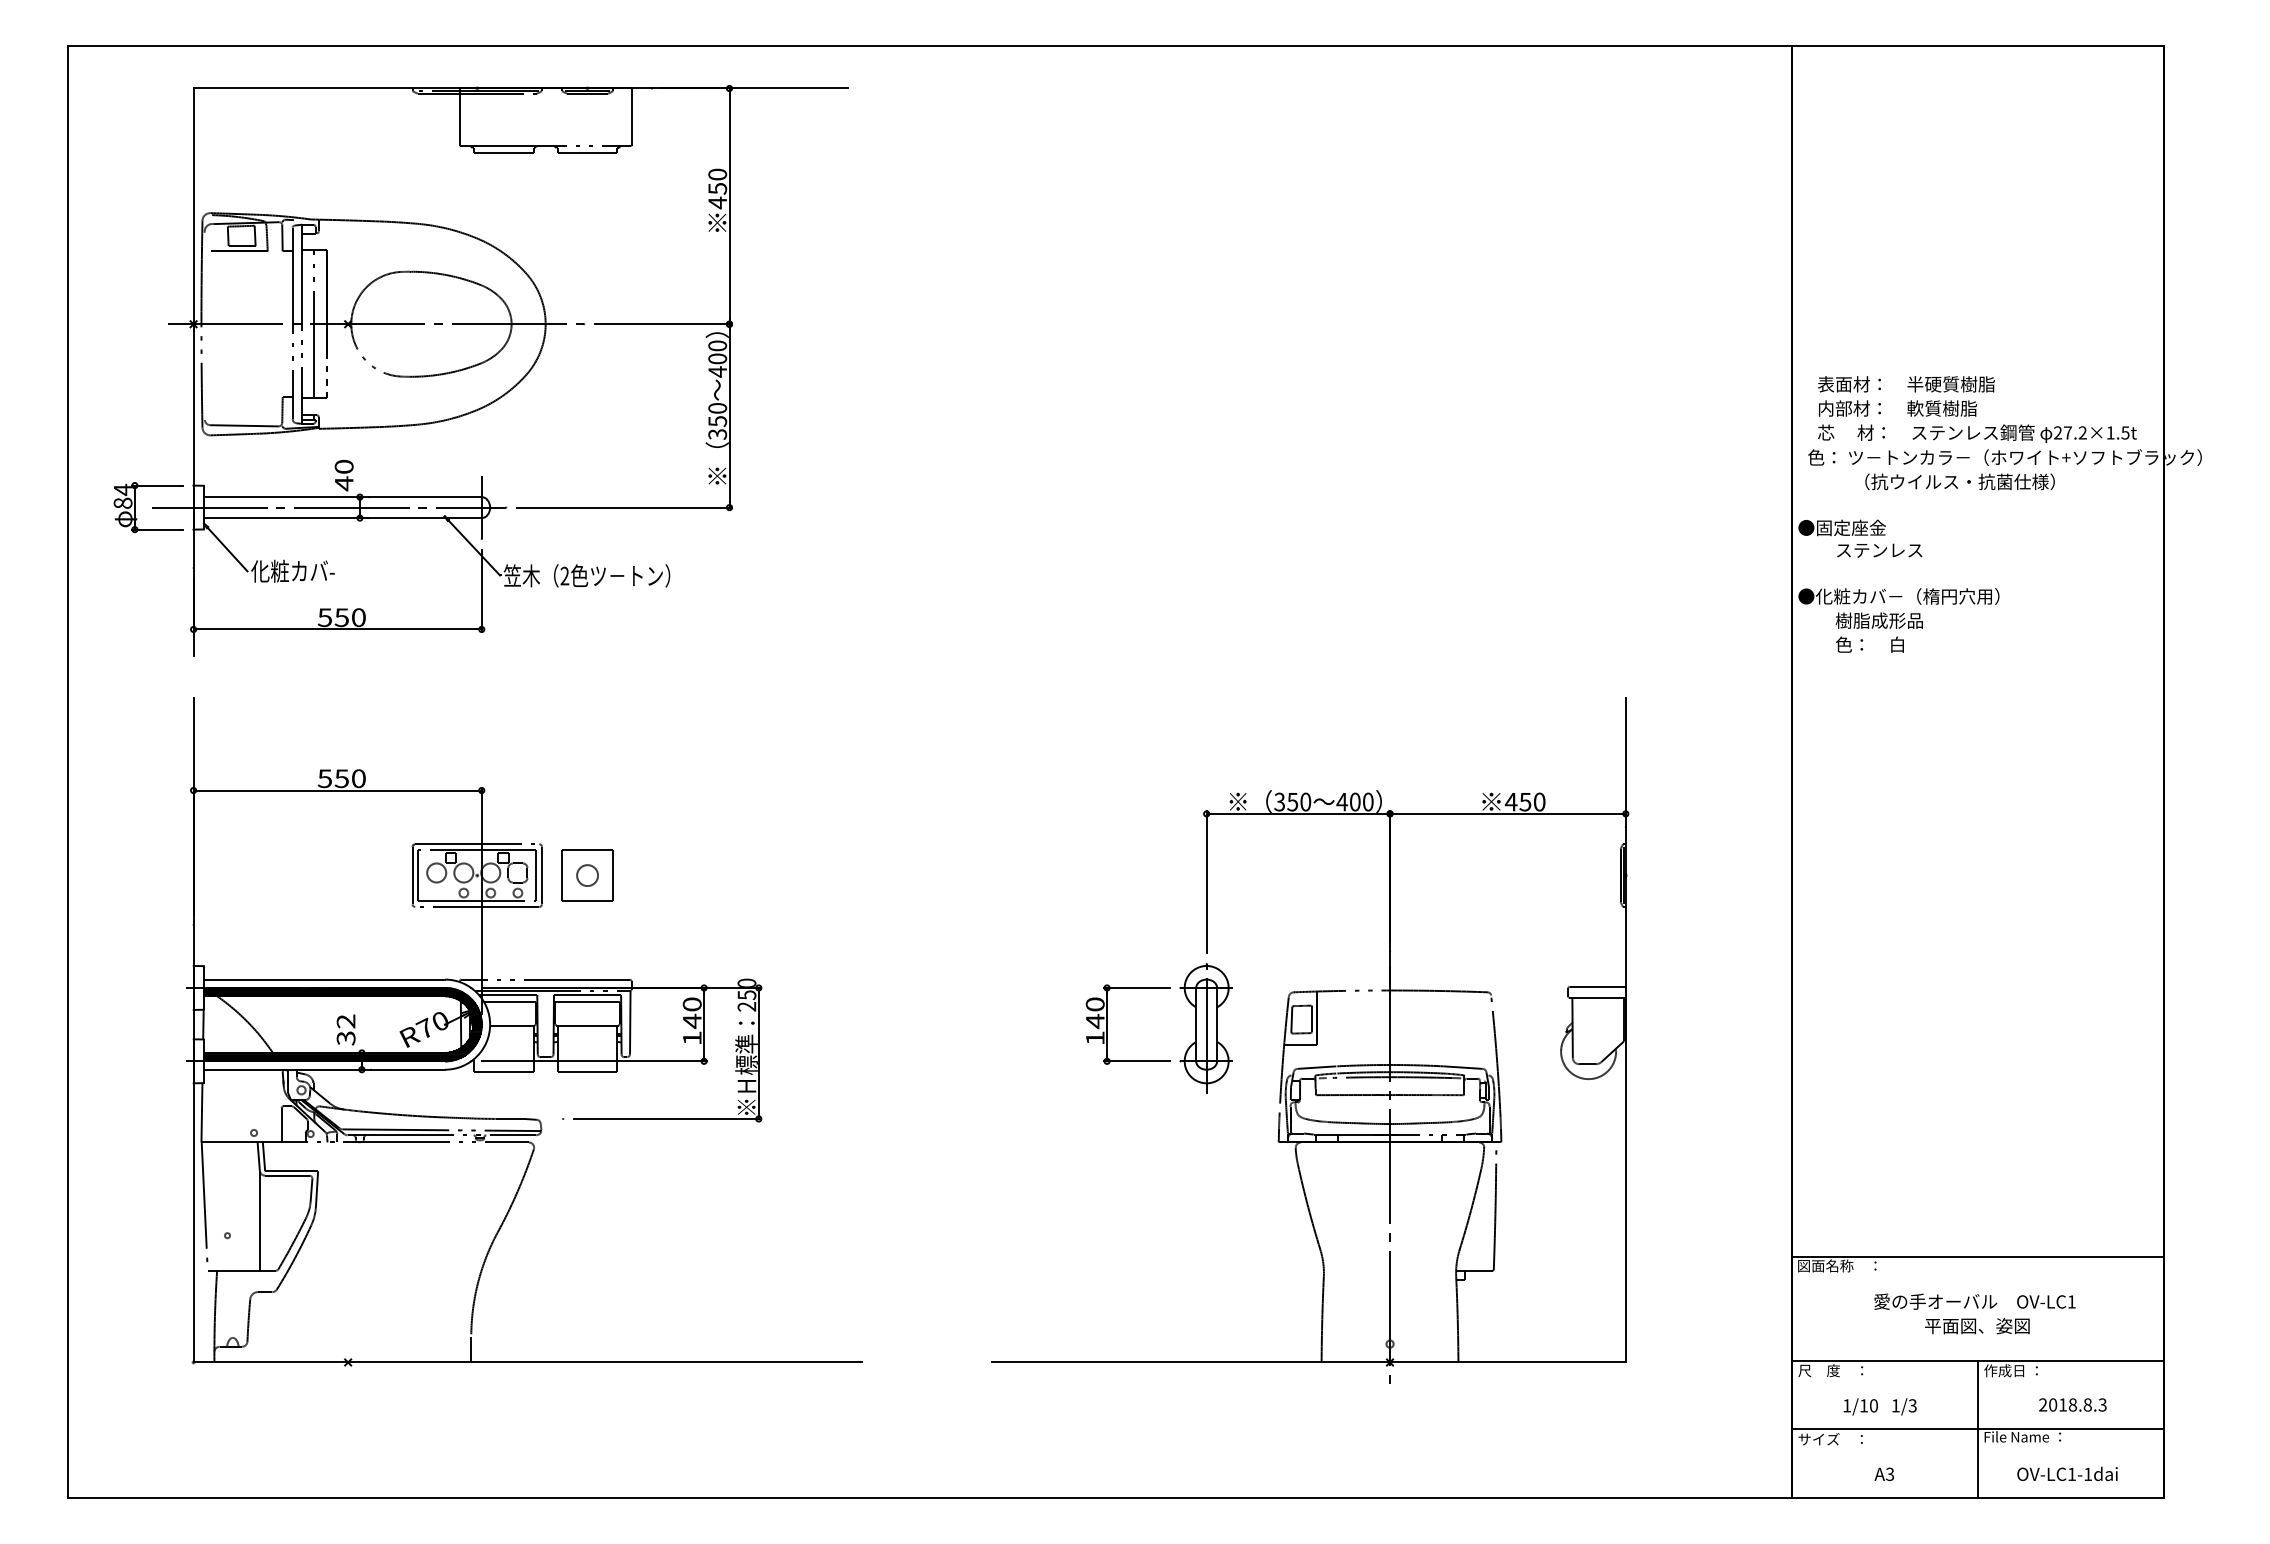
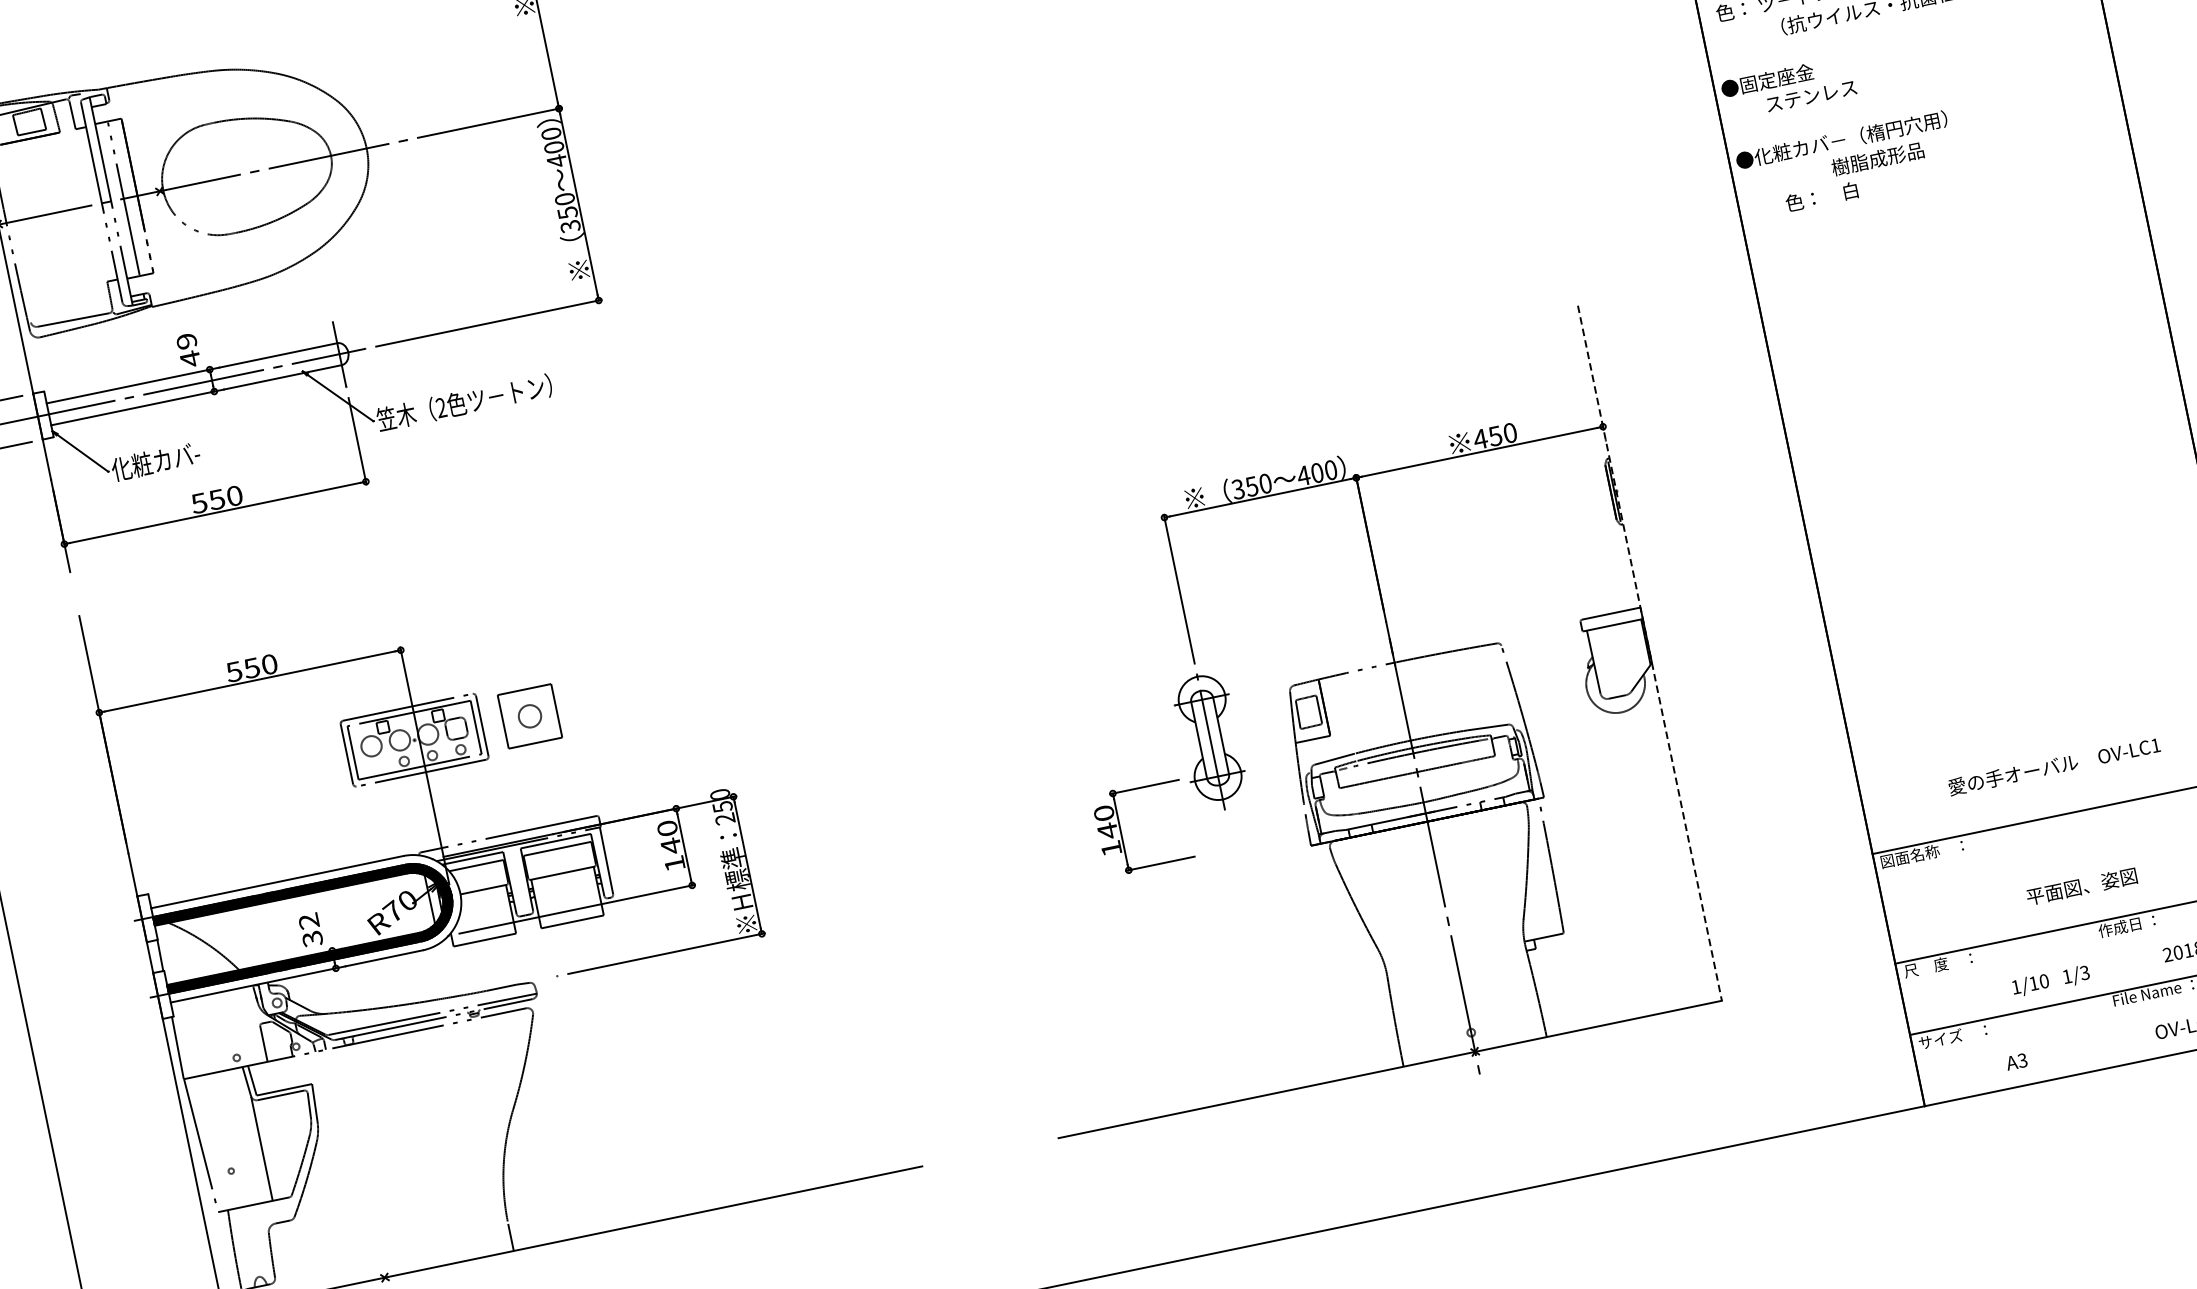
text: (343, 466) -> (185, 341), 40 -> 49
text: (1878, 620) -> (1876, 159), moved
part: (1107, 1024) -> (1121, 831), moved
line: (1625, 1030) -> (1649, 653), solid -> dashed
text: (1974, 1301) -> (2053, 766), moved
text: (1879, 1406) -> (2050, 980), moved
line: (1977, 1429) -> (2104, 994), removed

